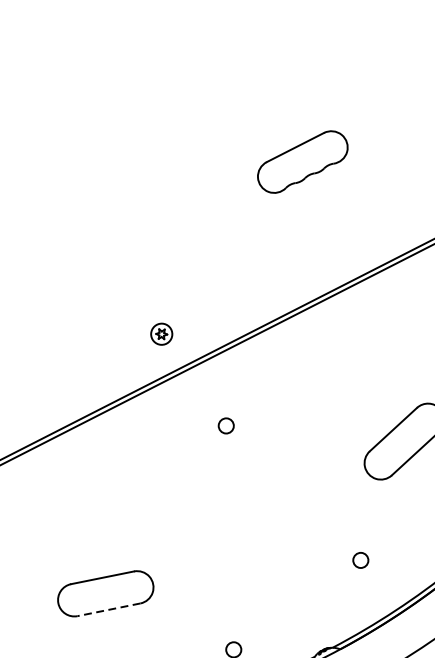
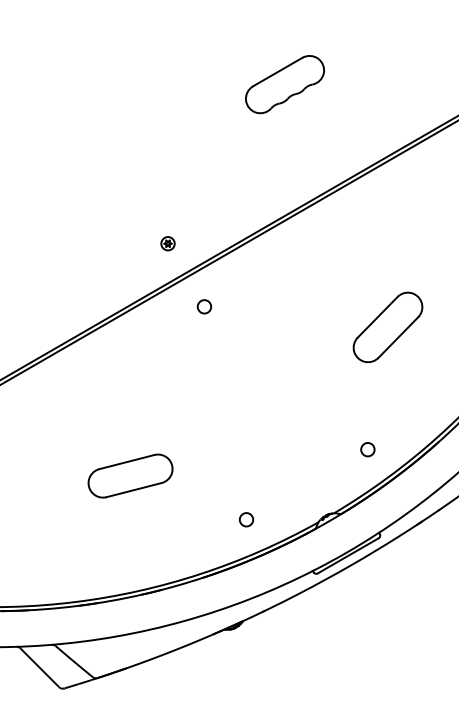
part: (161, 334) -> (167, 243), size x0.71
circle: (226, 425) -> (204, 306), moved
circle: (360, 560) -> (367, 449), moved
line: (108, 610) -> (133, 490), dashed -> solid

